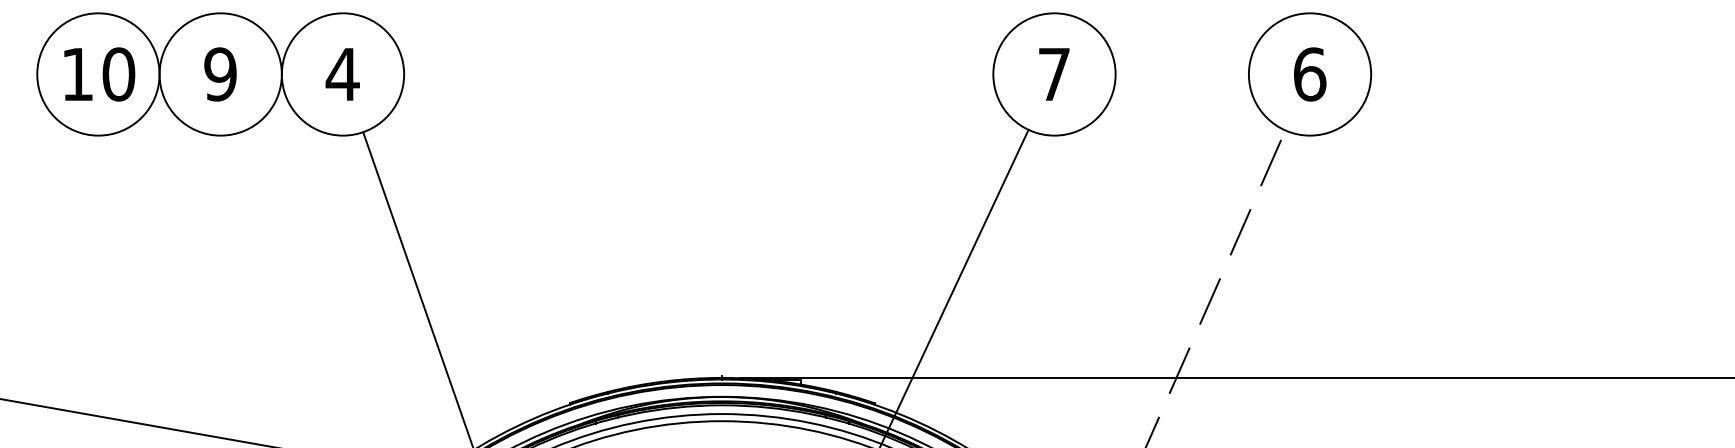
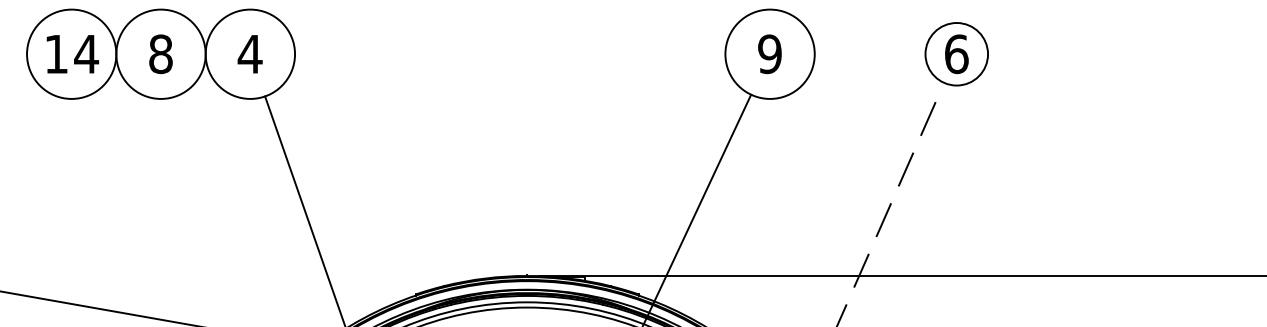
text: (118, 74) -> (86, 54), 10 -> 14
text: (220, 74) -> (160, 54), 9 -> 8
text: (1054, 74) -> (770, 54), 7 -> 9
circle: (1309, 74) -> (956, 54), size x0.7

